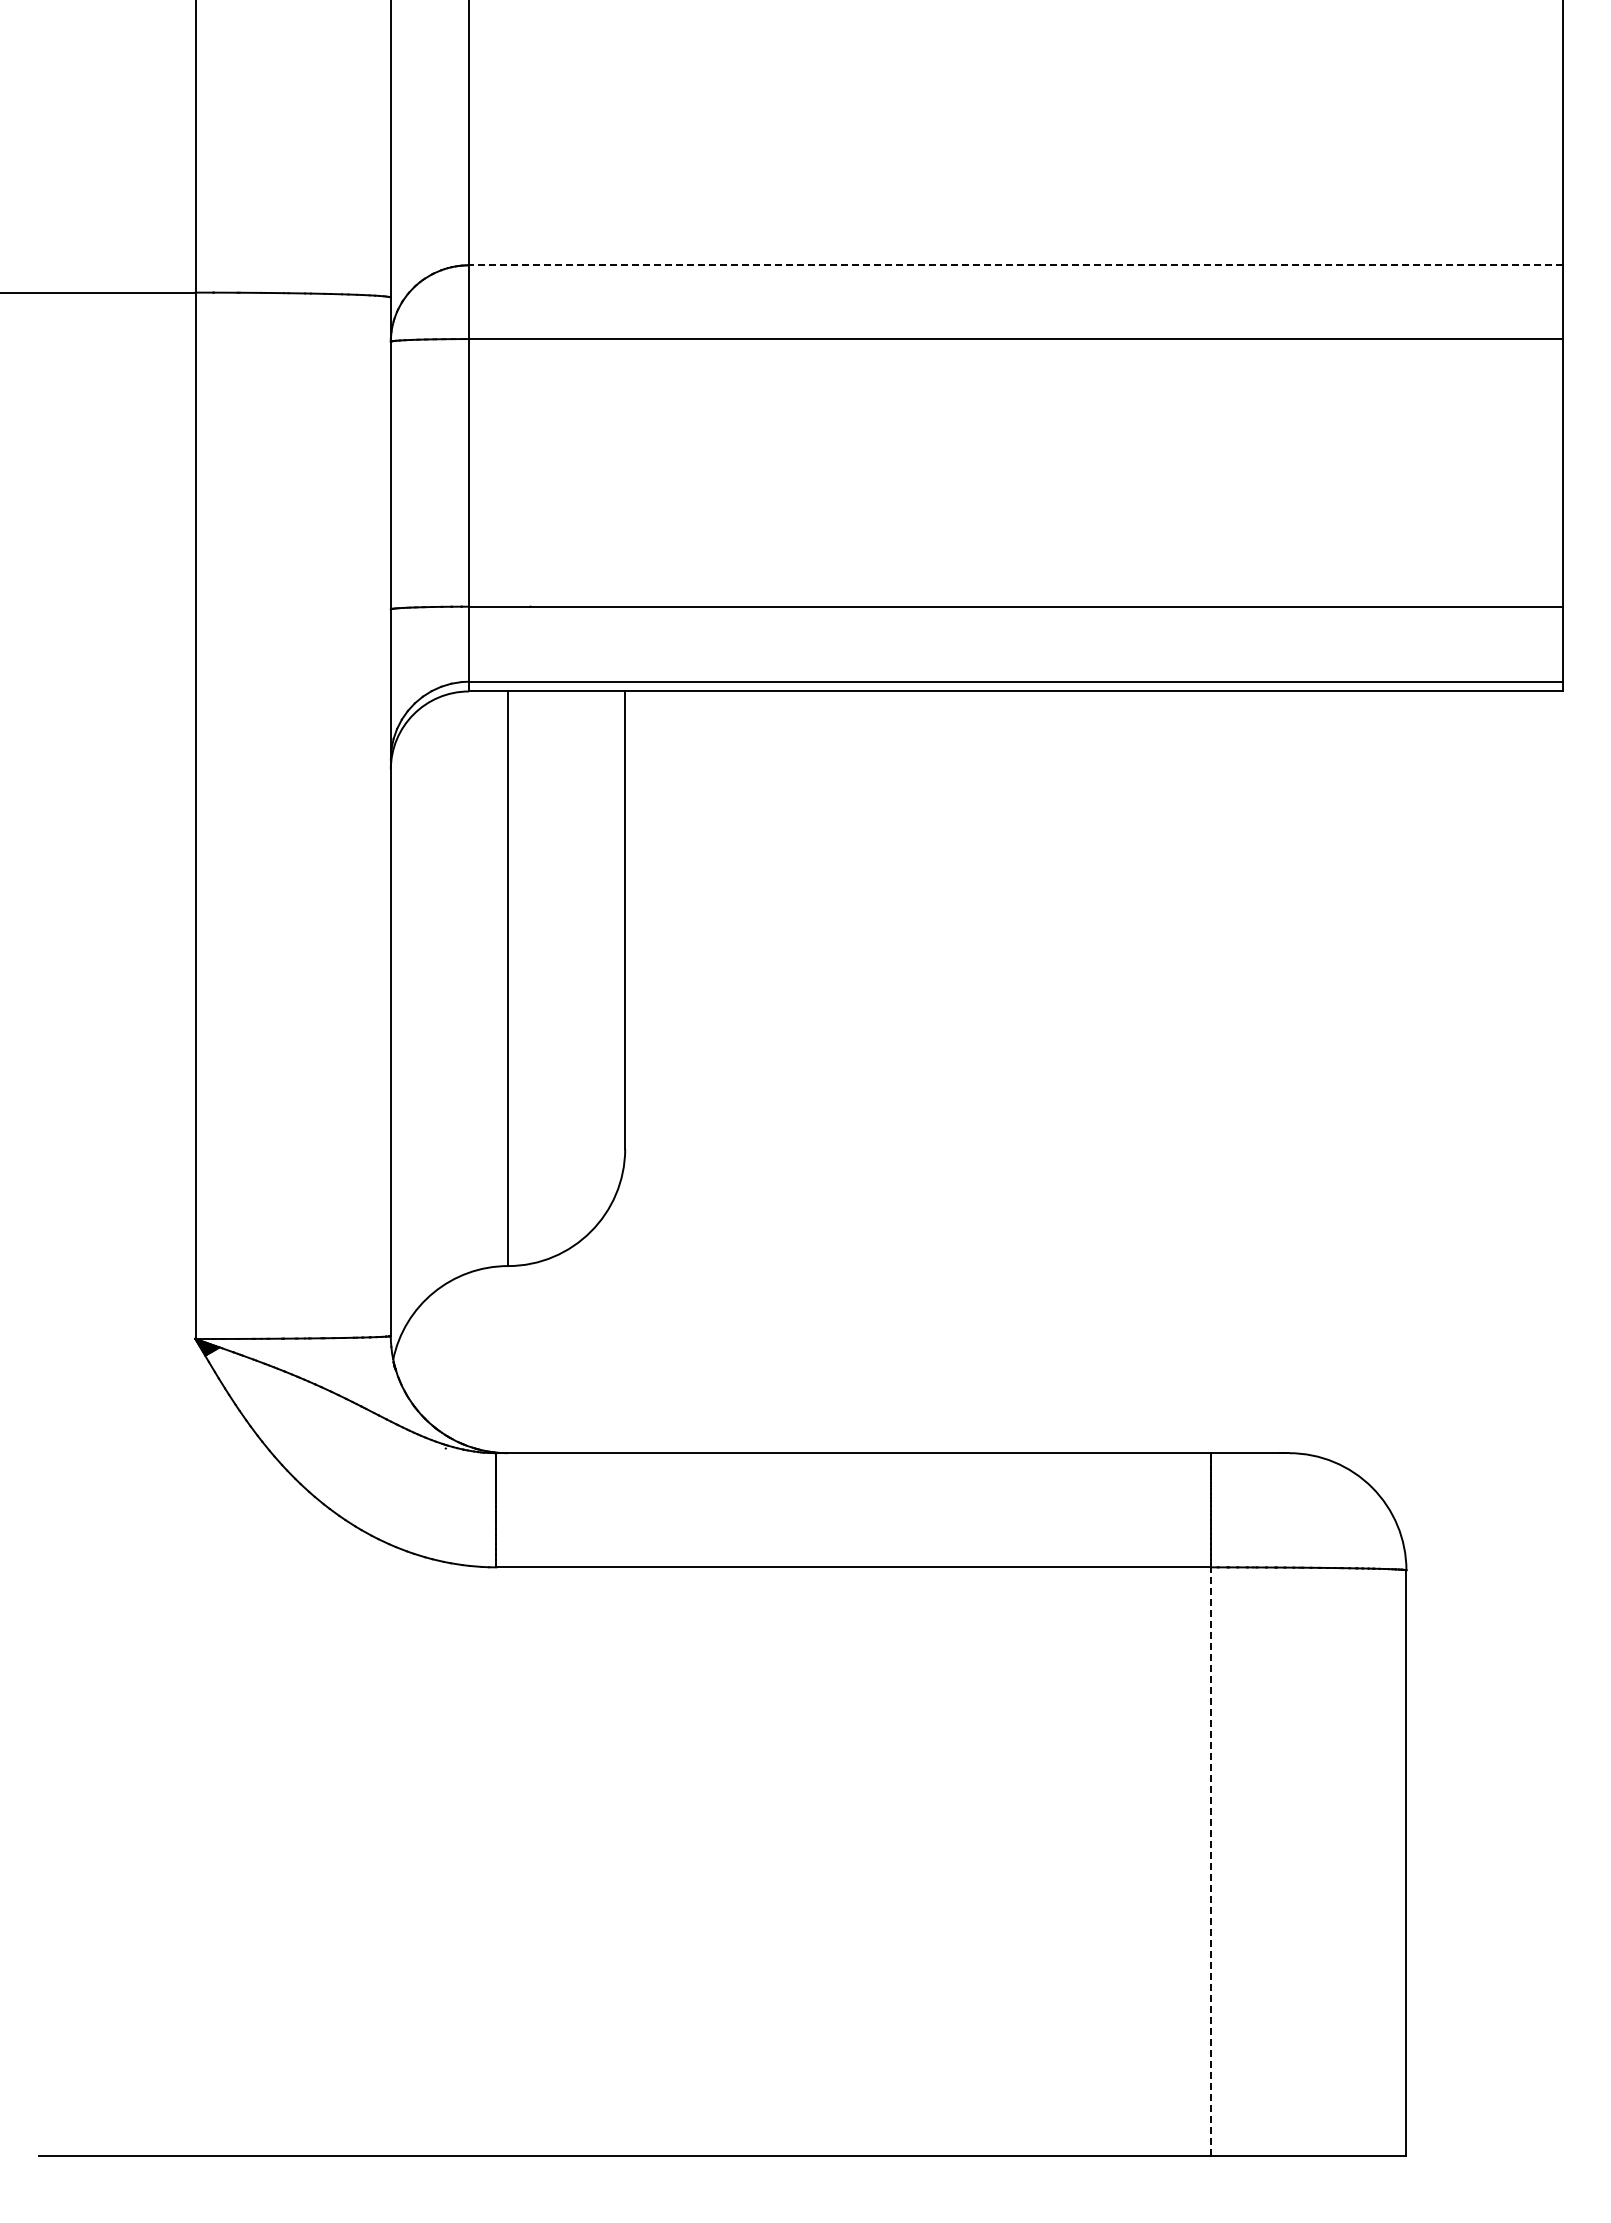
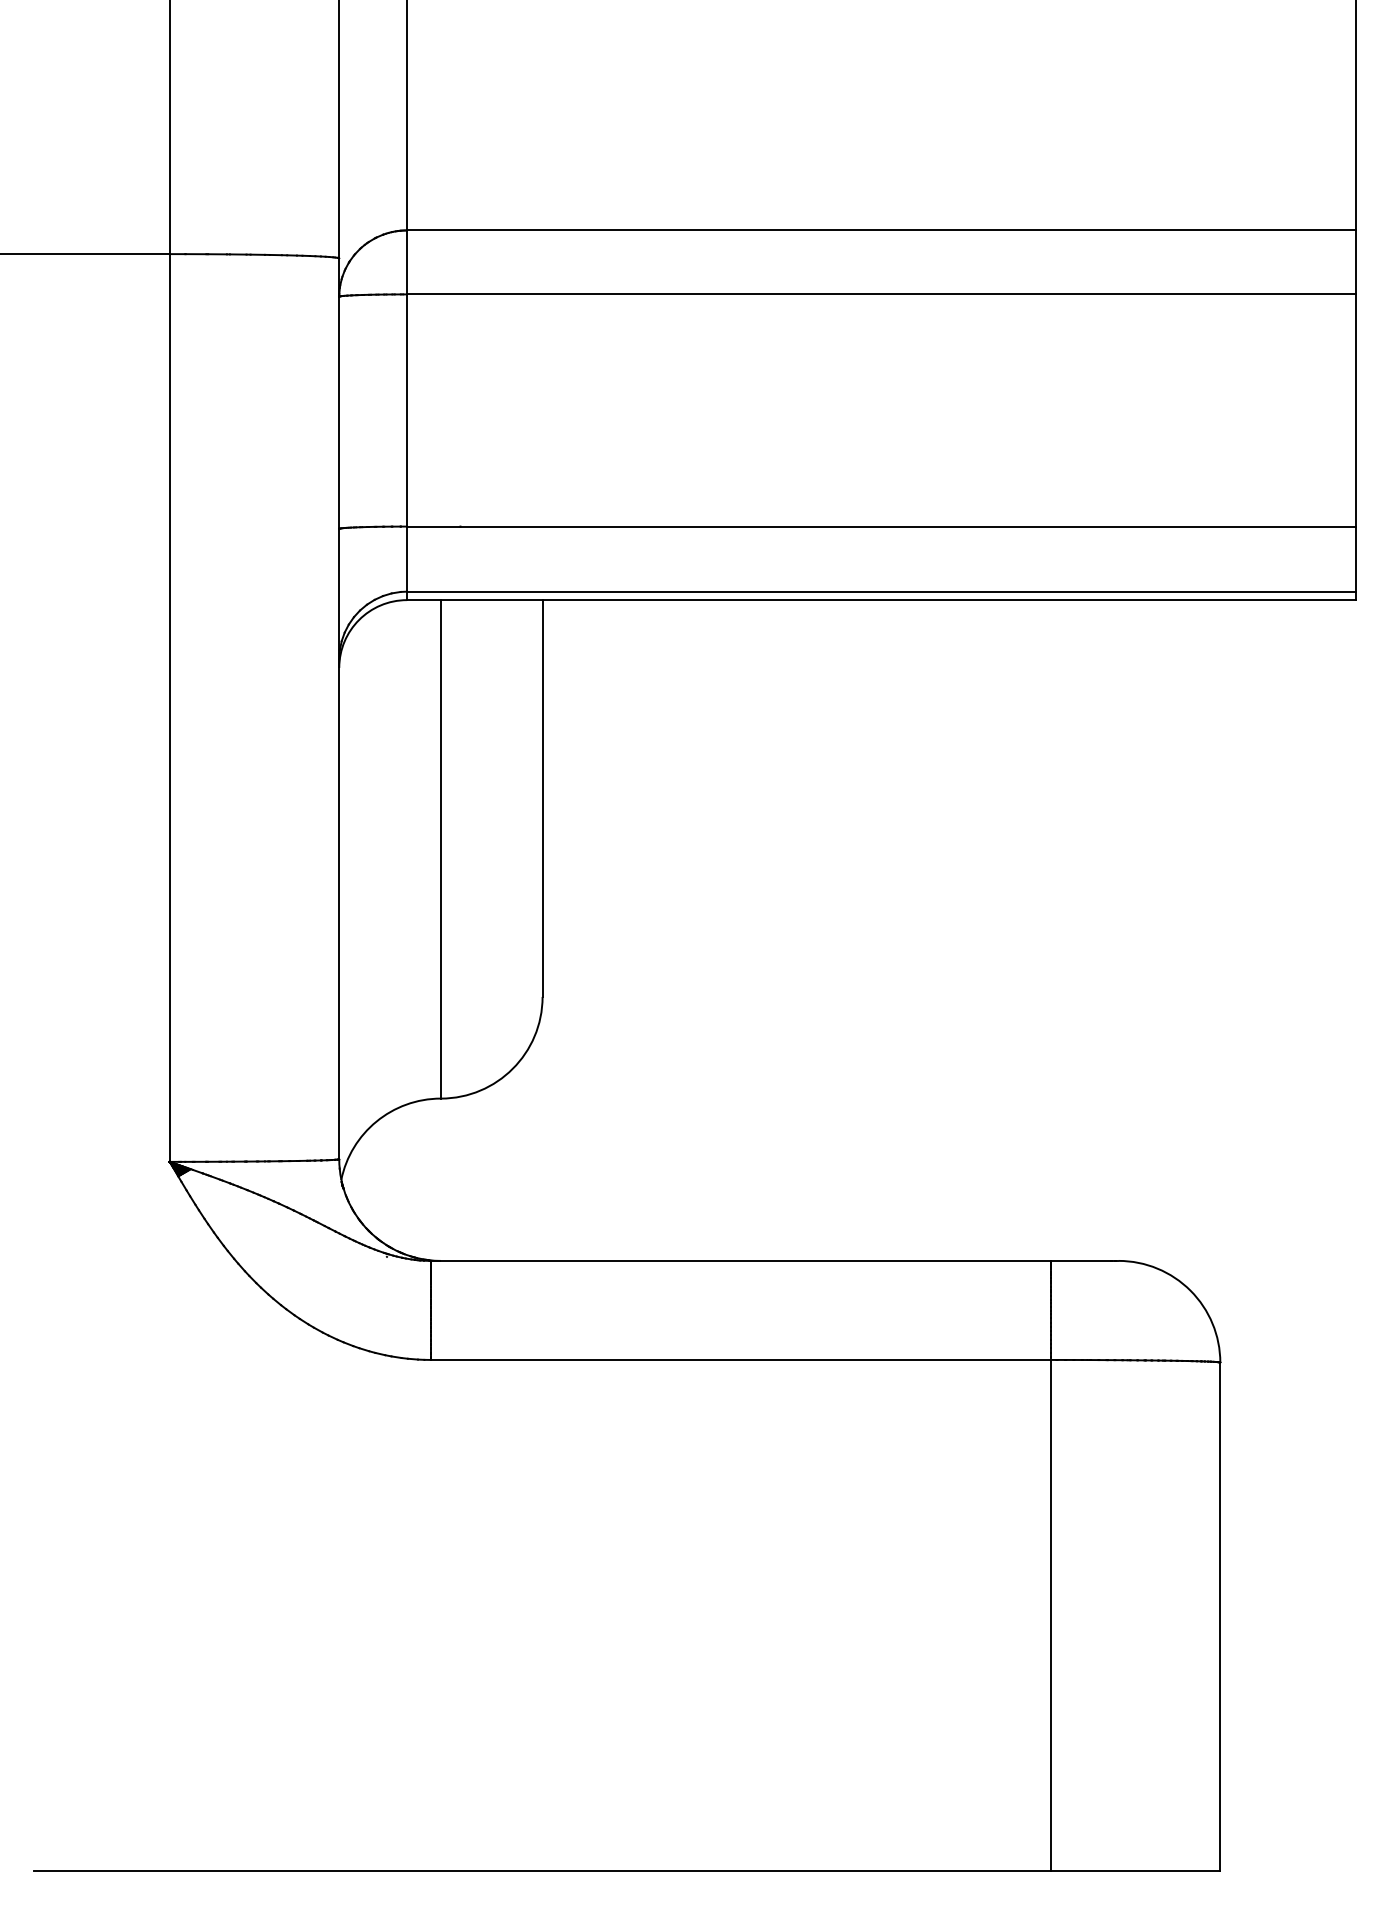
line: (1015, 265) -> (881, 230), dashed -> solid
line: (1211, 1861) -> (1051, 1615), dashed -> solid

